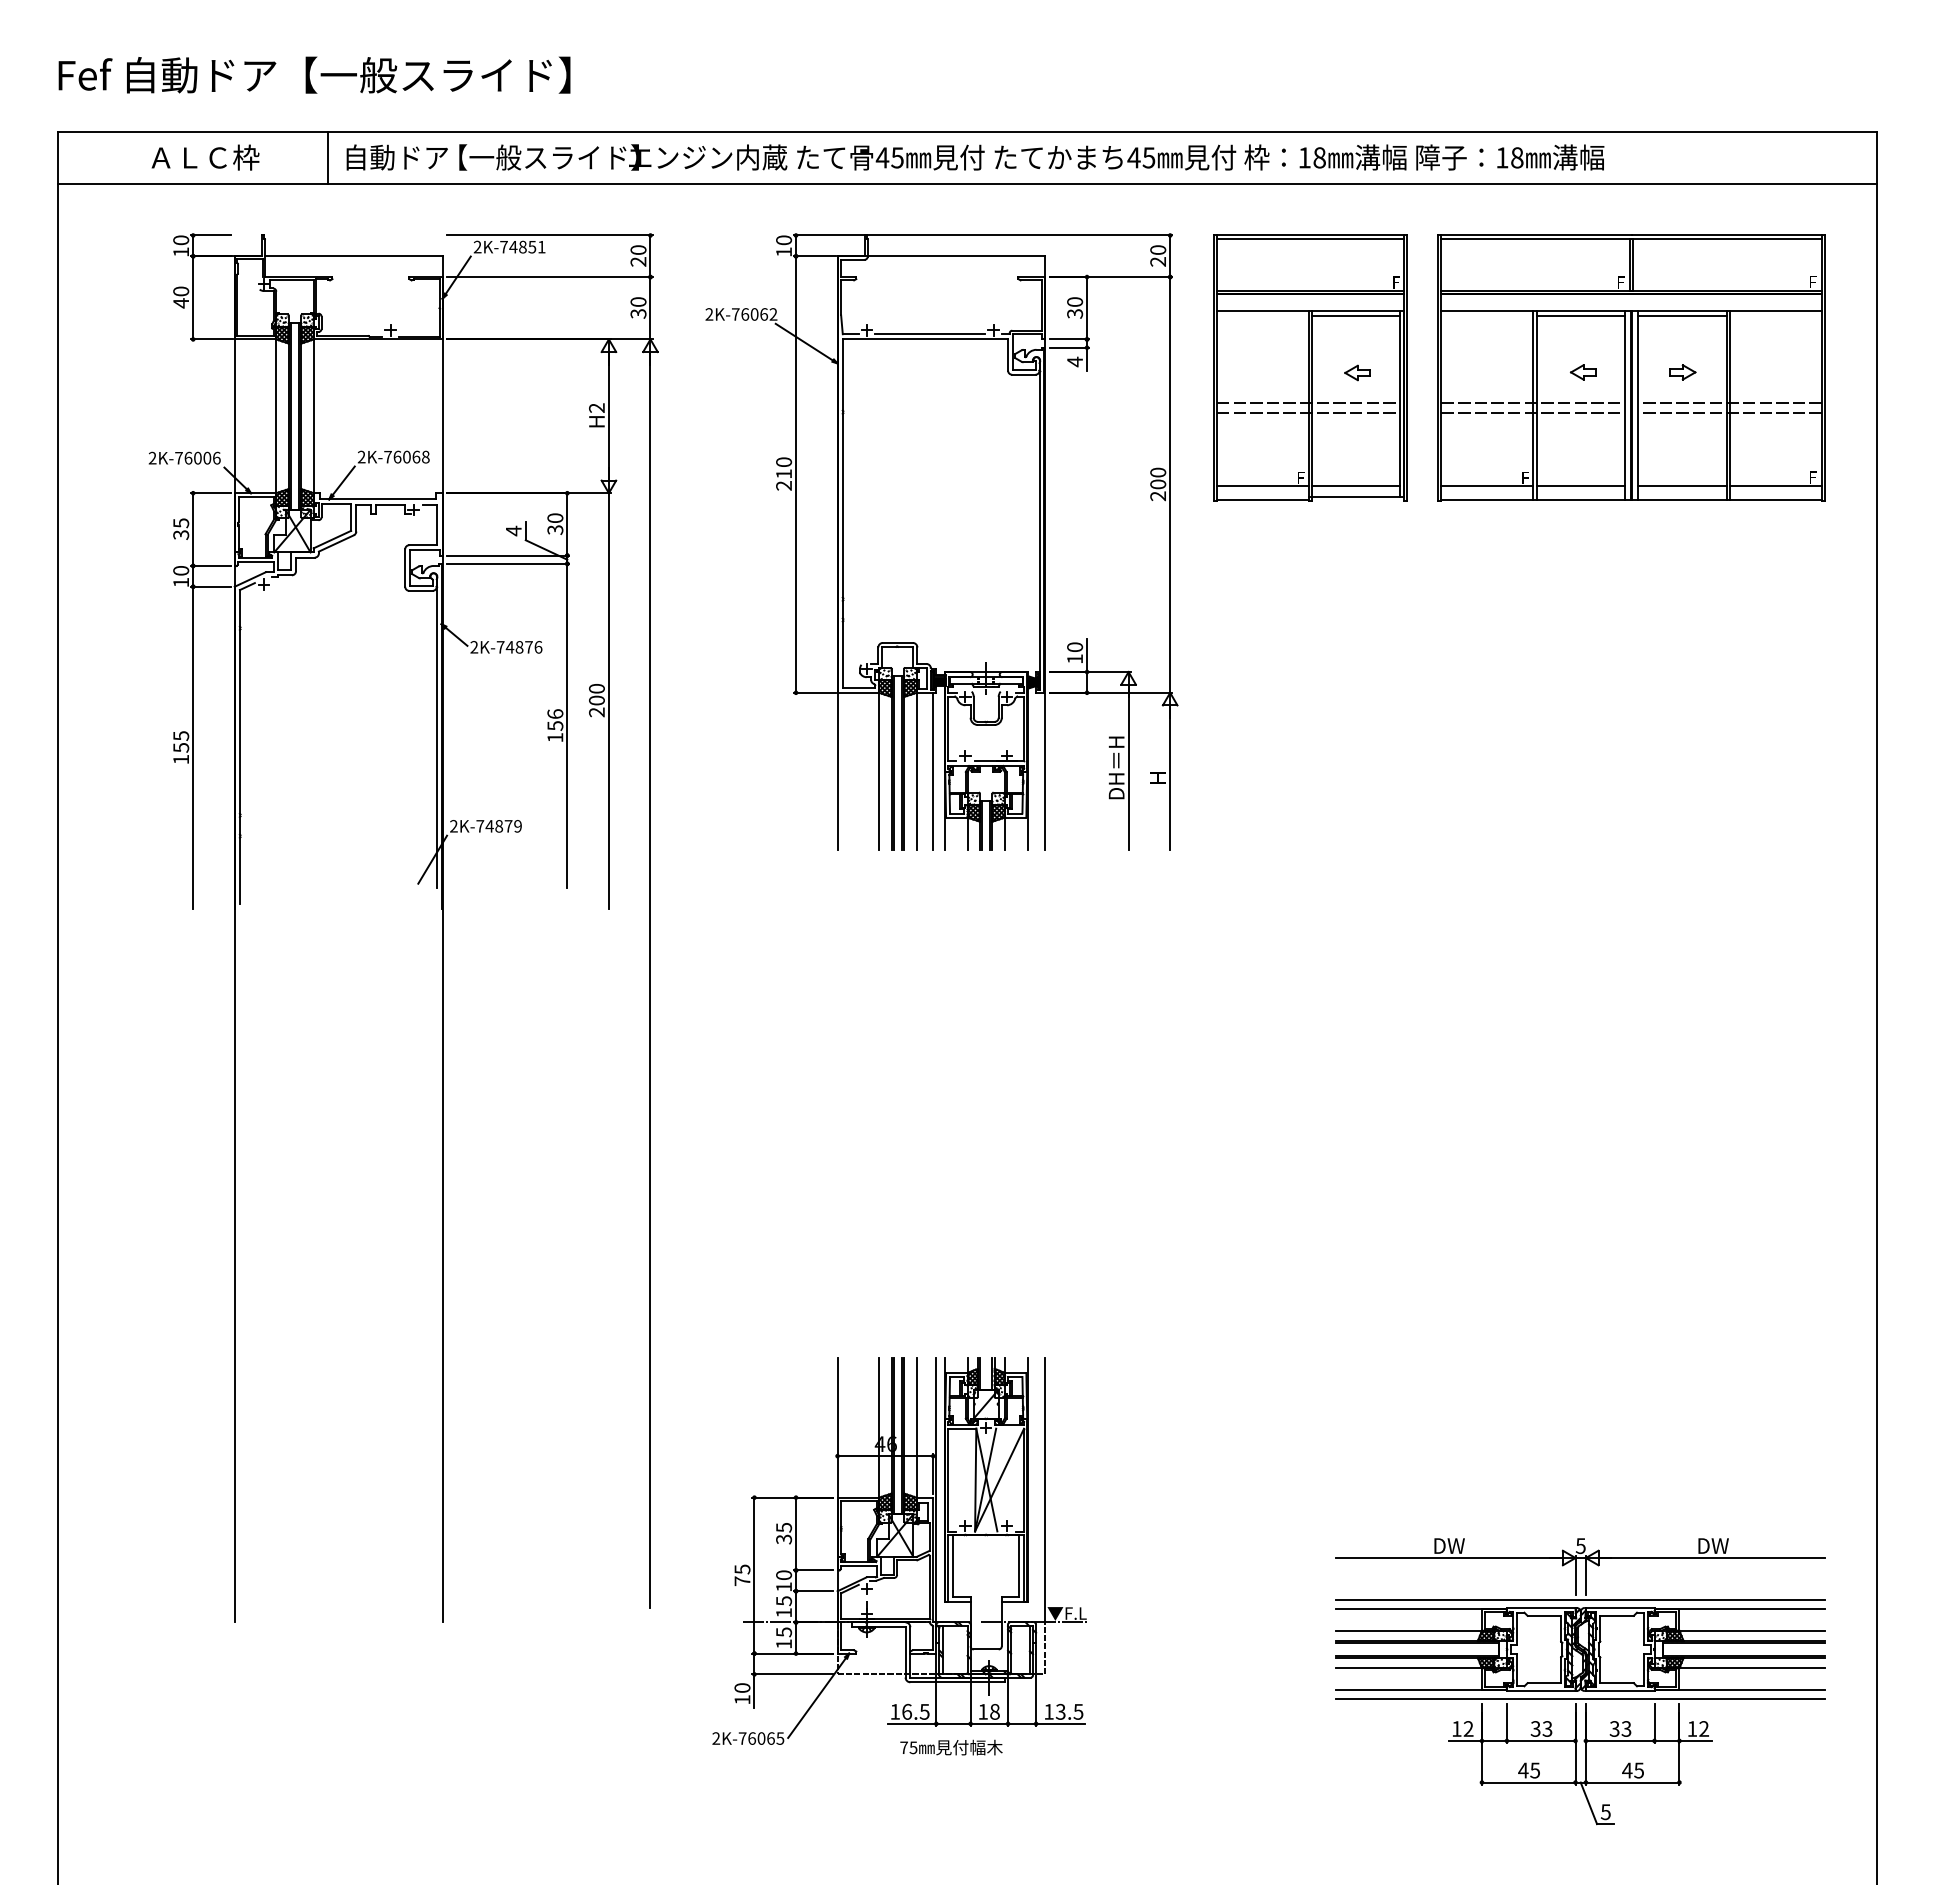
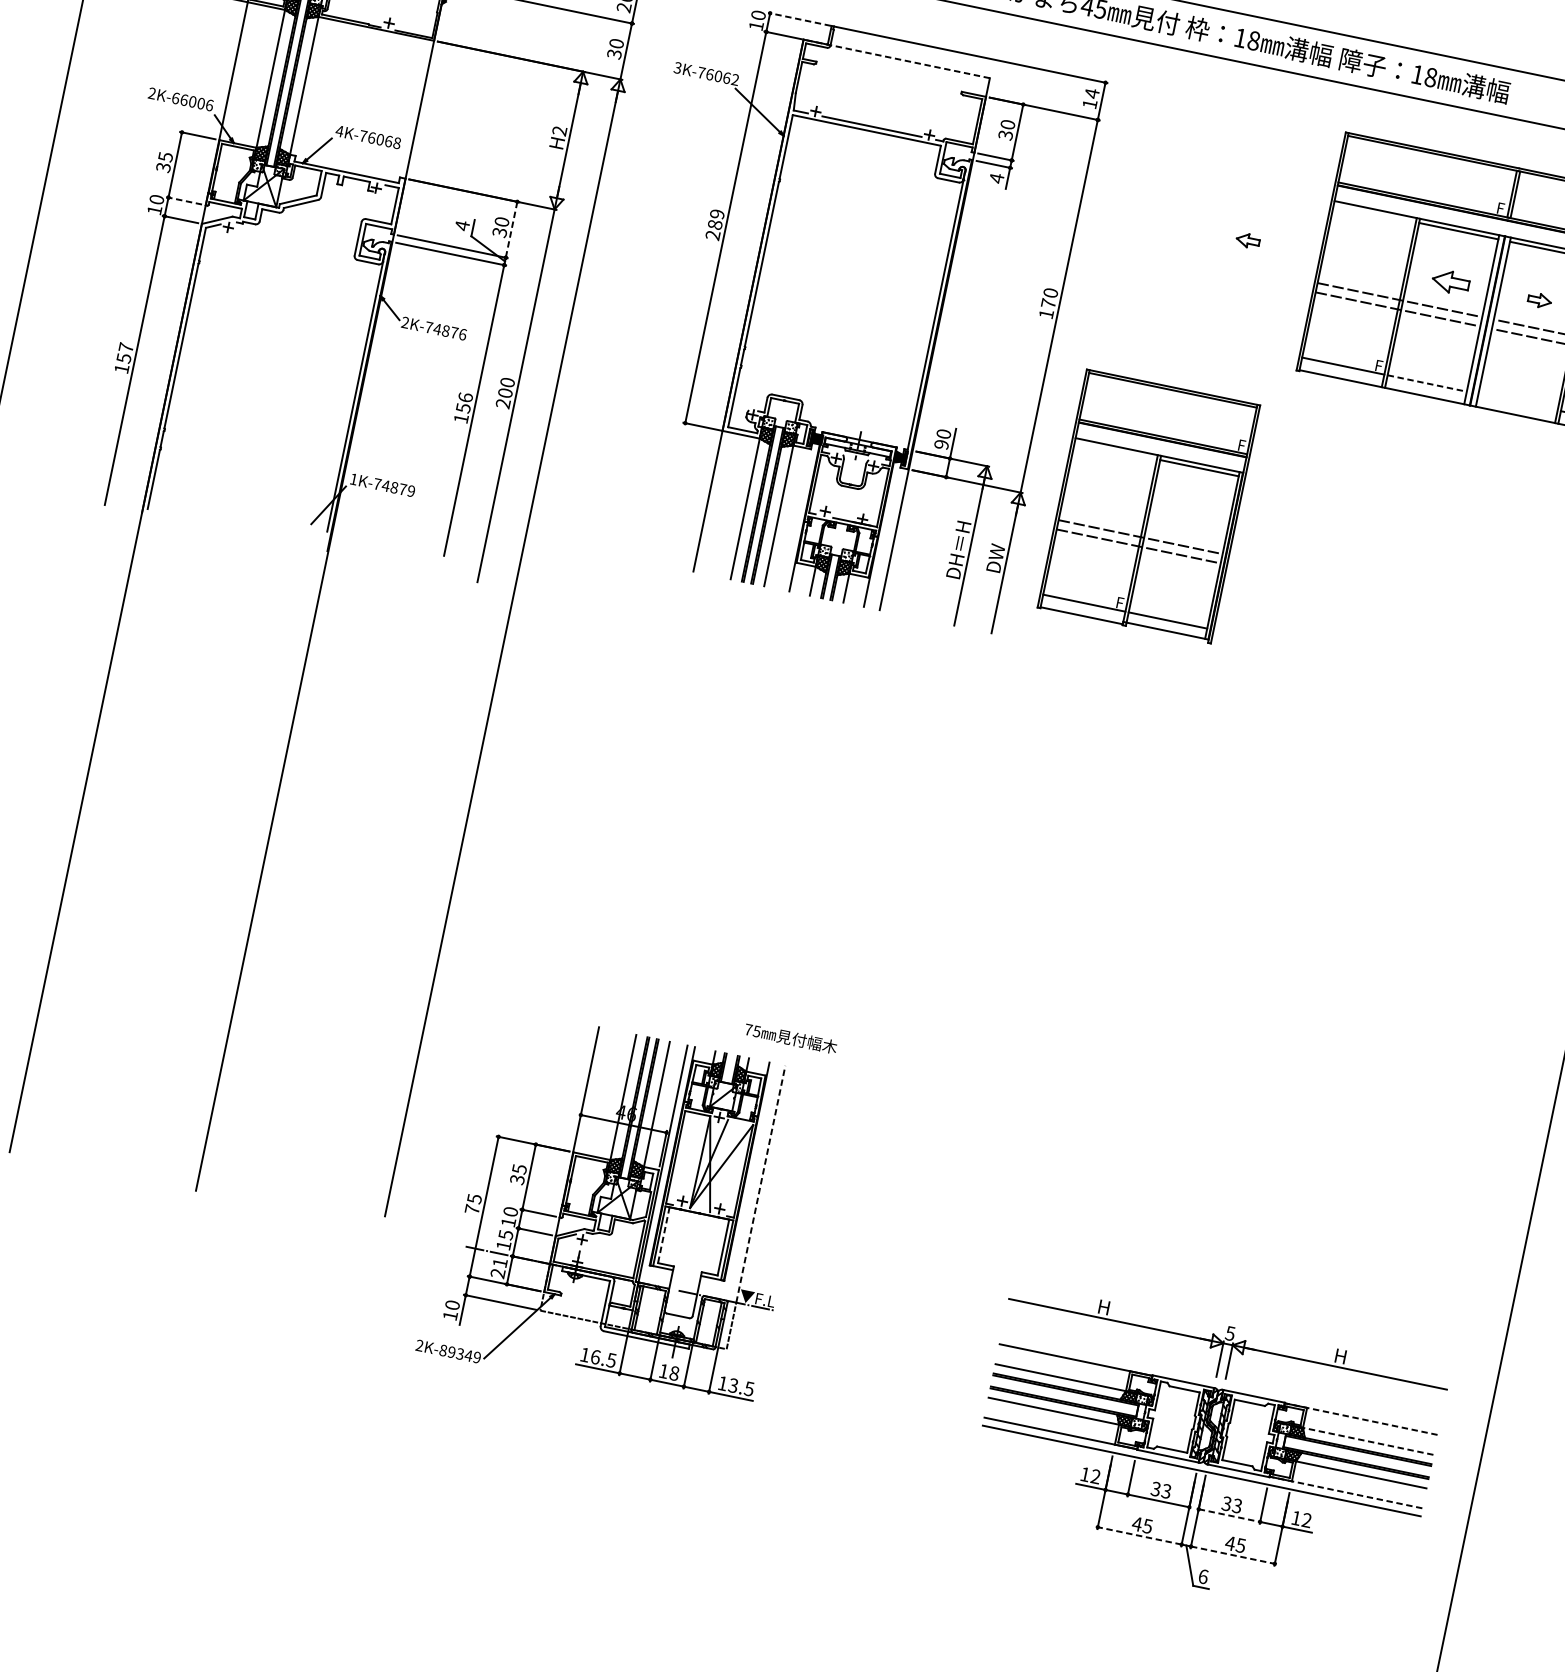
line: (828, 235) -> (799, 19), solid -> dashed
text: (1158, 255) -> (1091, 98), 20 -> 14
line: (941, 256) -> (896, 59), solid -> dashed
text: (709, 314) -> (677, 68), 2K-76062 -> 3K-76062
part: (1310, 367) -> (1149, 505), moved
part: (1582, 372) -> (1449, 282), size x1.6
text: (361, 456) -> (339, 130), 2K-76068 -> 4K-76068
text: (178, 457) -> (175, 97), 2K-76006 -> 2K-66006
text: (784, 467) -> (716, 219), 210 -> 289
line: (1581, 485) -> (1427, 383), solid -> dashed
line: (1682, 485) -> (1518, 401), removed
text: (1158, 490) -> (1047, 309), 200 -> 170
line: (567, 524) -> (511, 229), solid -> dashed
line: (210, 565) -> (184, 200), solid -> dashed
text: (1075, 658) -> (942, 444), 10 -> 90
text: (181, 735) -> (126, 347), 155 -> 157
text: (1157, 768) -> (995, 558), H -> DW
line: (933, 770) -> (794, 518), removed
text: (453, 826) -> (353, 479), 2K-74879 -> 1K-74879
line: (1045, 1489) -> (761, 1183), solid -> dashed
text: (1449, 1545) -> (1112, 1308), DW -> H
text: (1713, 1545) -> (1349, 1357), DW -> H
line: (952, 1566) -> (663, 1235), solid -> dashed
line: (1580, 1599) -> (1220, 1381), removed
line: (1739, 1608) -> (1360, 1419), solid -> dashed
line: (1752, 1630) -> (1368, 1441), solid -> dashed
text: (784, 1637) -> (499, 1267), 15 -> 21
line: (1739, 1690) -> (1345, 1492), solid -> dashed
text: (761, 1738) -> (460, 1354), 2K-76065 -> 2K-89349
line: (1620, 1740) -> (1229, 1515), solid -> dashed
text: (951, 1747) -> (791, 1038), moved
line: (1528, 1782) -> (1139, 1535), solid -> dashed
line: (1632, 1782) -> (1232, 1555), solid -> dashed
text: (1605, 1812) -> (1202, 1576), 5 -> 6

